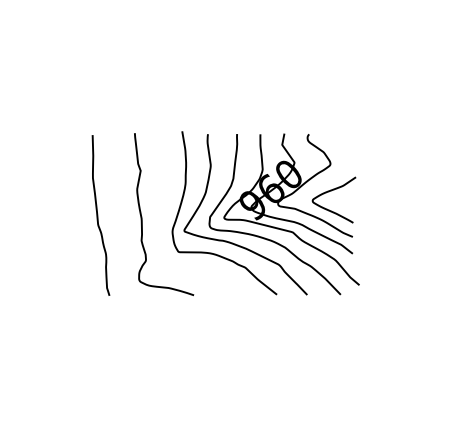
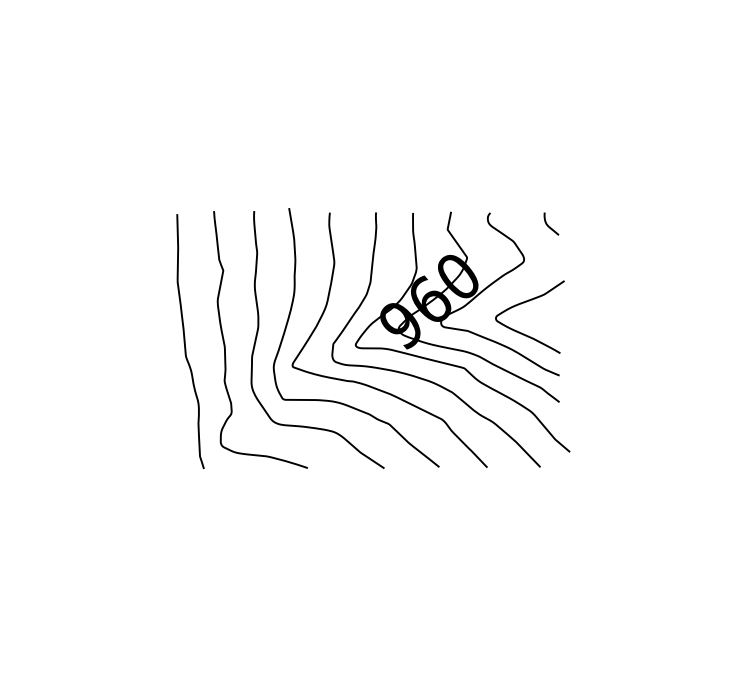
curve: (346, 142) -> (549, 225), added
curve: (163, 209) -> (259, 332), added
curve: (98, 215) -> (186, 341), moved

